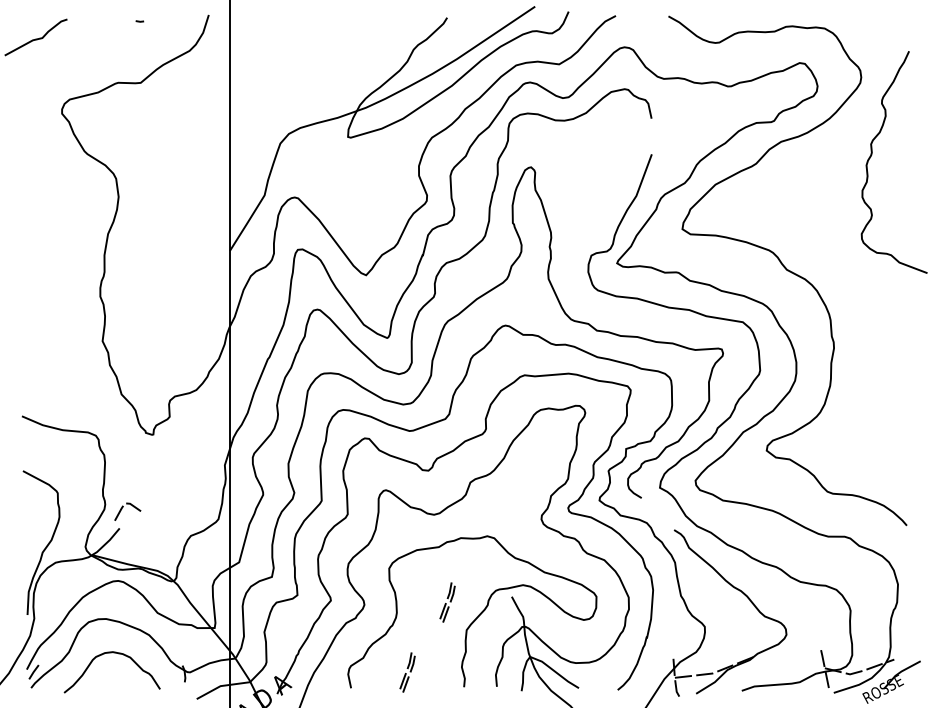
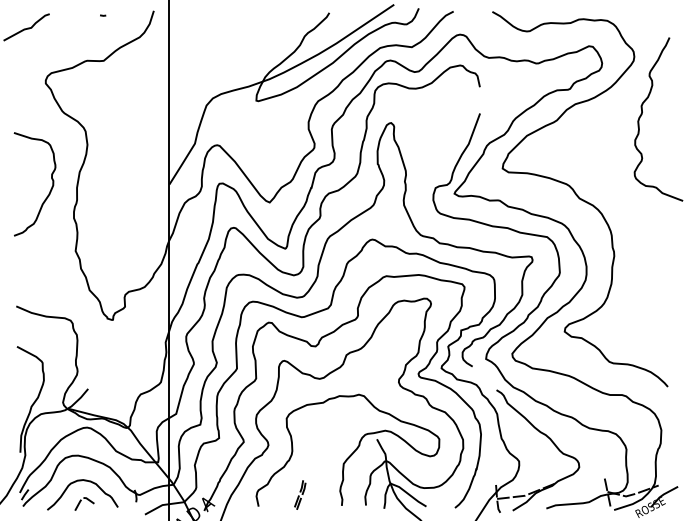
curve: (68, 257) -> (50, 189), added
part: (127, 511) -> (84, 503), moved
part: (447, 602) -> (329, 443), removed

